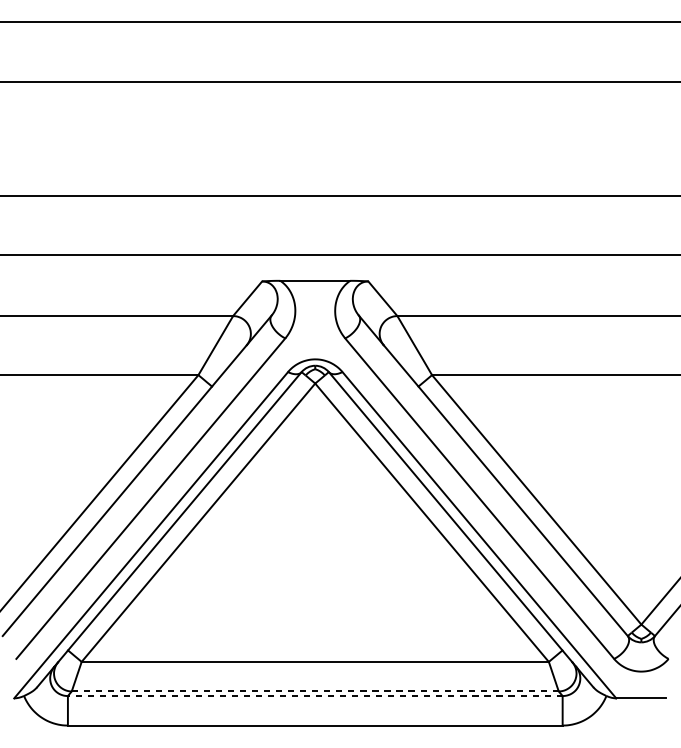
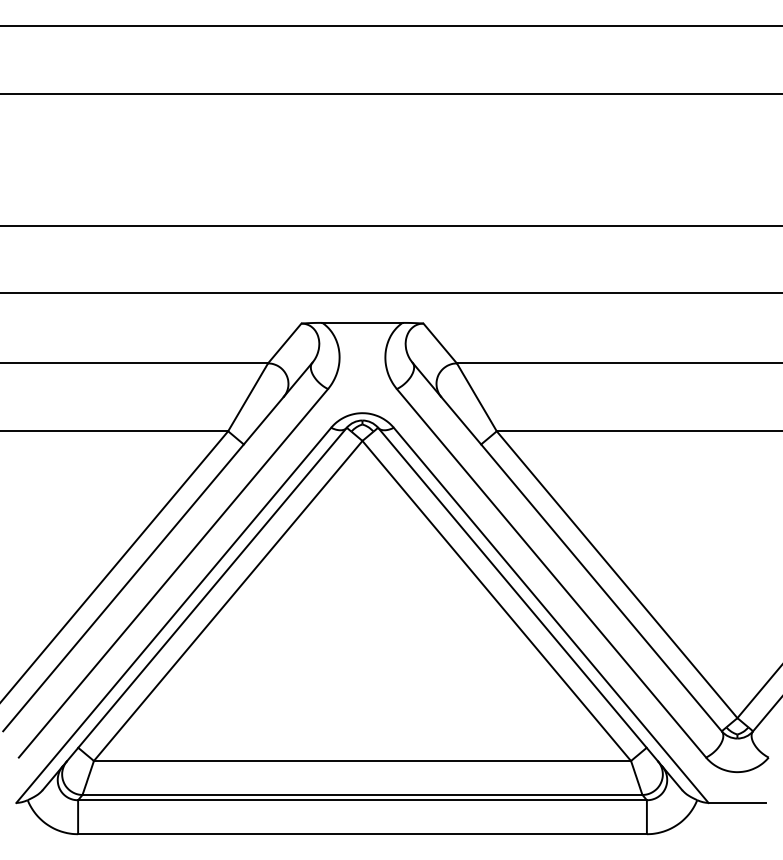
line: (315, 691) -> (362, 794), dashed -> solid
line: (315, 696) -> (362, 800), dashed -> solid

